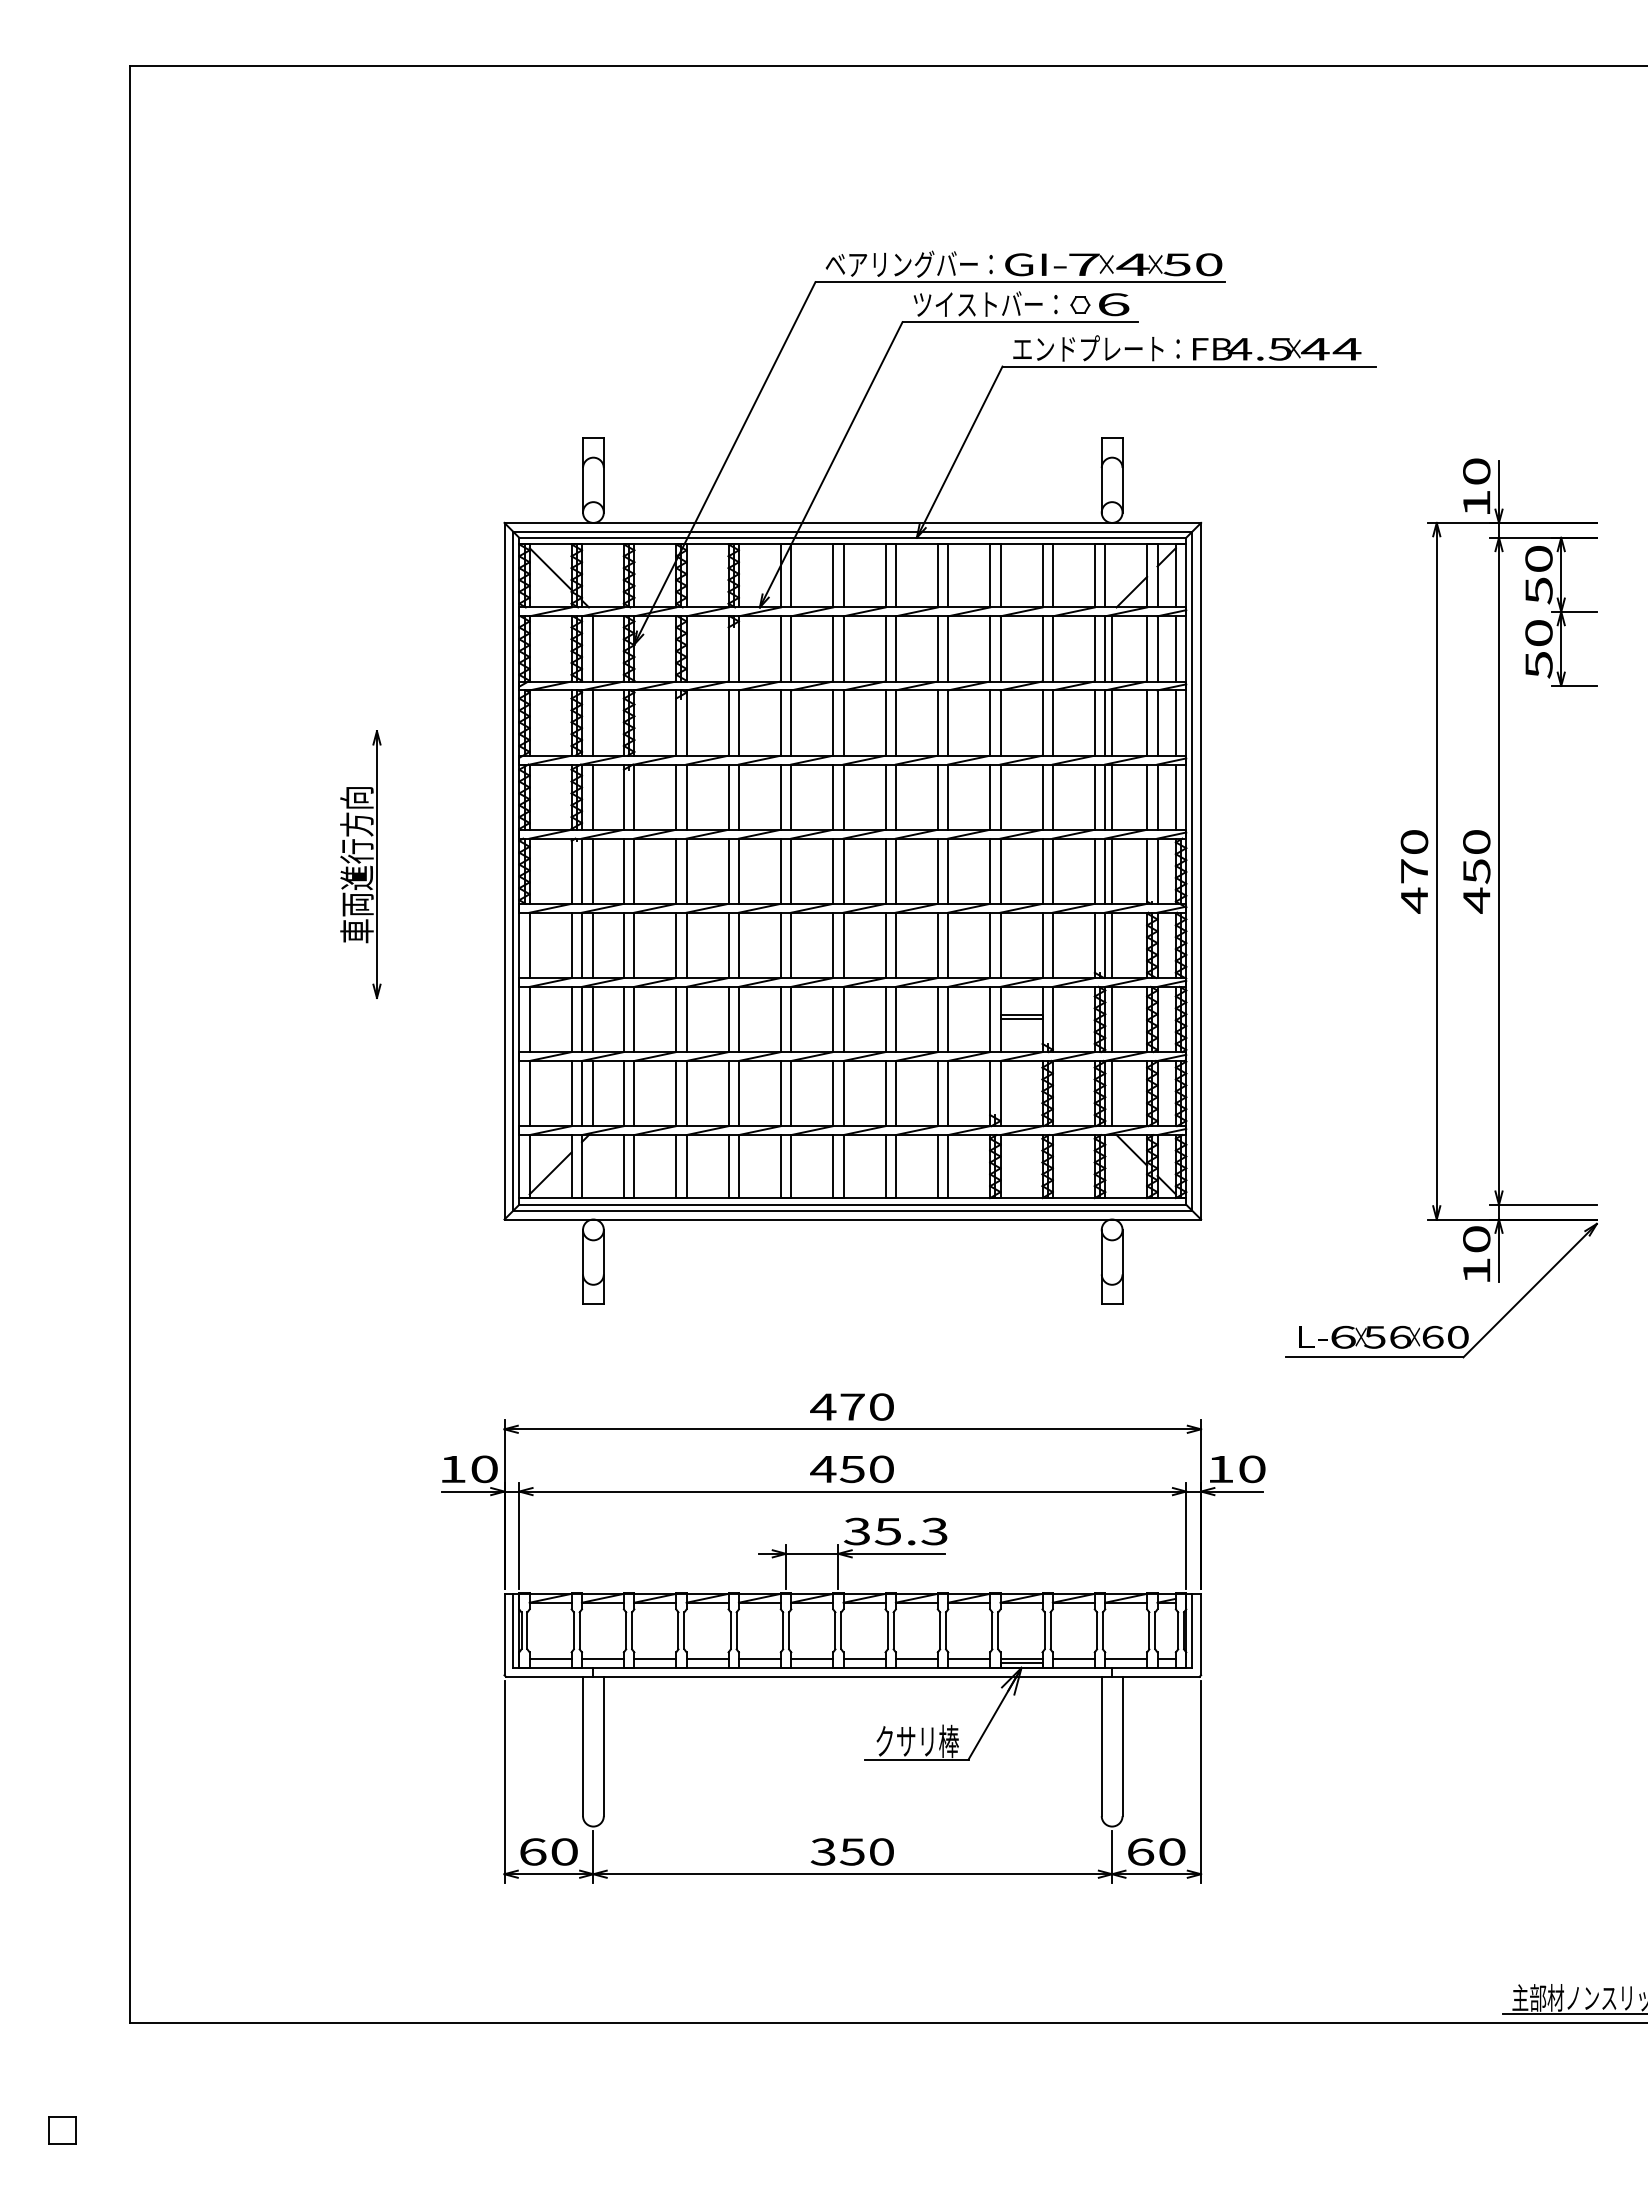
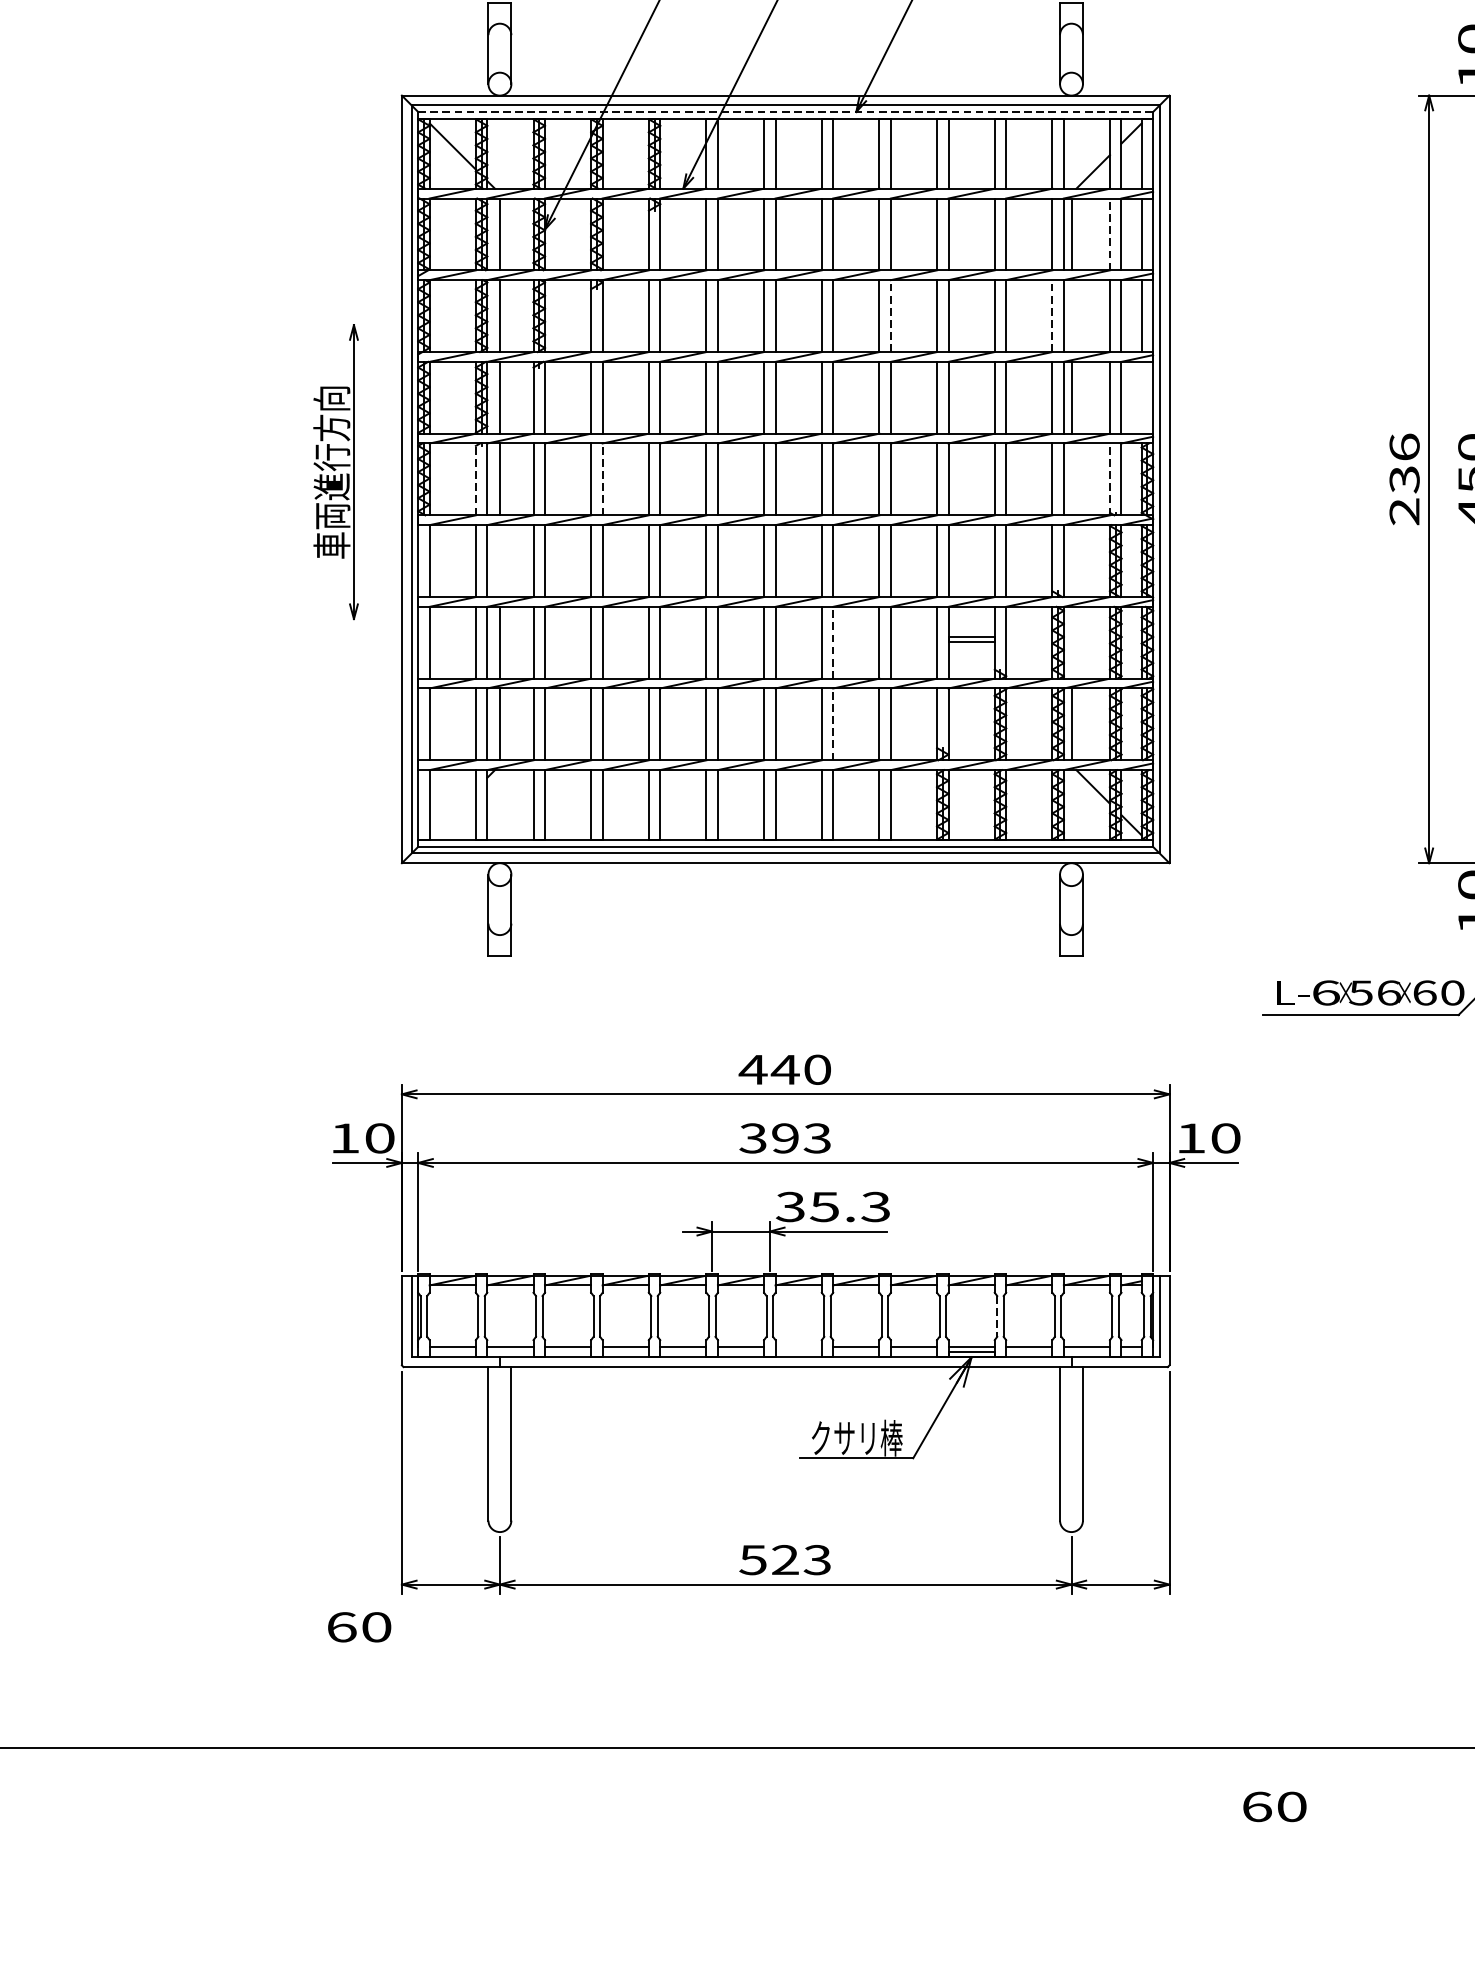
line: (853, 537) -> (786, 111), solid -> dashed
line: (1147, 648) -> (1110, 233), solid -> dashed
line: (1112, 722) -> (1071, 315), removed
line: (948, 723) -> (891, 316), solid -> dashed
line: (1094, 723) -> (1052, 316), solid -> dashed
line: (1175, 796) -> (1141, 397), removed
part: (360, 864) -> (335, 471), moved
line: (1112, 870) -> (1071, 478), removed
line: (571, 871) -> (475, 479), solid -> dashed
line: (686, 871) -> (602, 479), solid -> dashed
line: (1147, 871) -> (1110, 479), solid -> dashed
text: (1414, 871) -> (1404, 479), 470 -> 236
line: (593, 945) -> (499, 561), removed
line: (1112, 945) -> (1071, 561), removed
line: (895, 1019) -> (832, 642), solid -> dashed
line: (1112, 1019) -> (1071, 642), removed
line: (895, 1093) -> (832, 724), solid -> dashed
line: (550, 1173) -> (452, 812), removed
text: (852, 1406) -> (785, 1069), 470 -> 440
text: (851, 1469) -> (784, 1138), 450 -> 393
line: (1044, 1630) -> (996, 1316), solid -> dashed
line: (864, 1659) -> (798, 1347), removed
text: (548, 1851) -> (358, 1626), moved
text: (851, 1851) -> (784, 1559), 350 -> 523
text: (1156, 1851) -> (1274, 1806), moved

